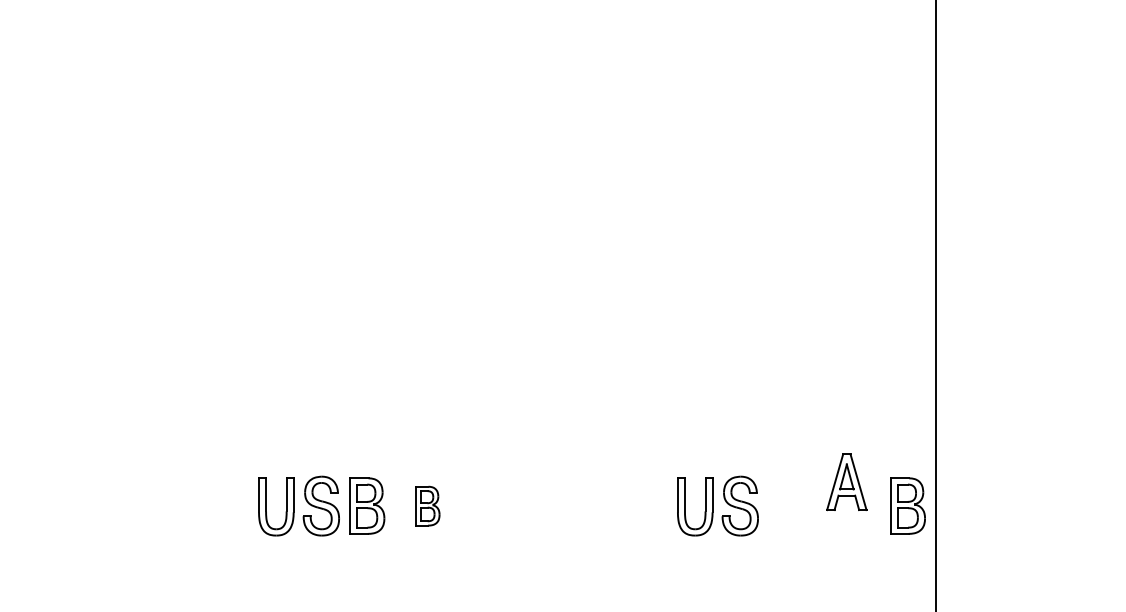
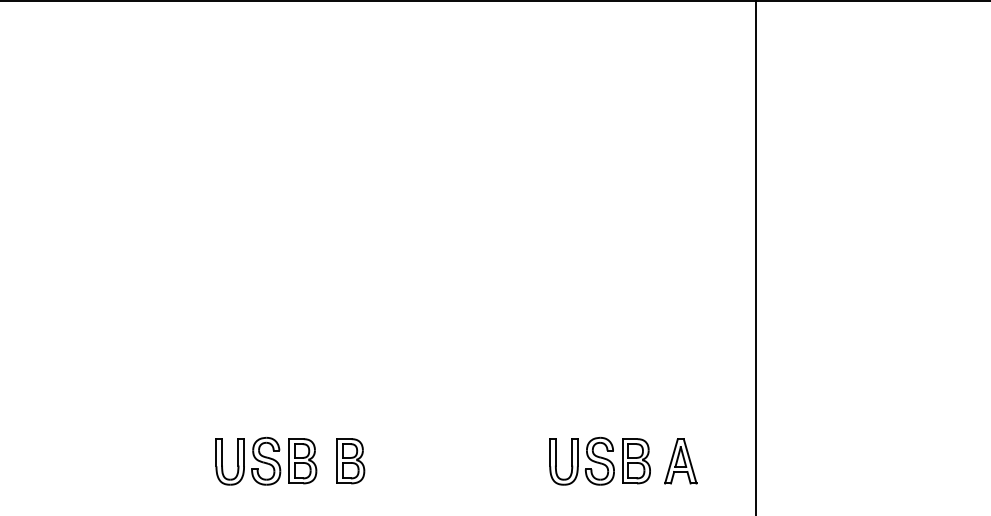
part: (846, 482) -> (680, 461), moved
part: (427, 506) -> (350, 461), size x1.43
part: (907, 506) -> (636, 461), moved

